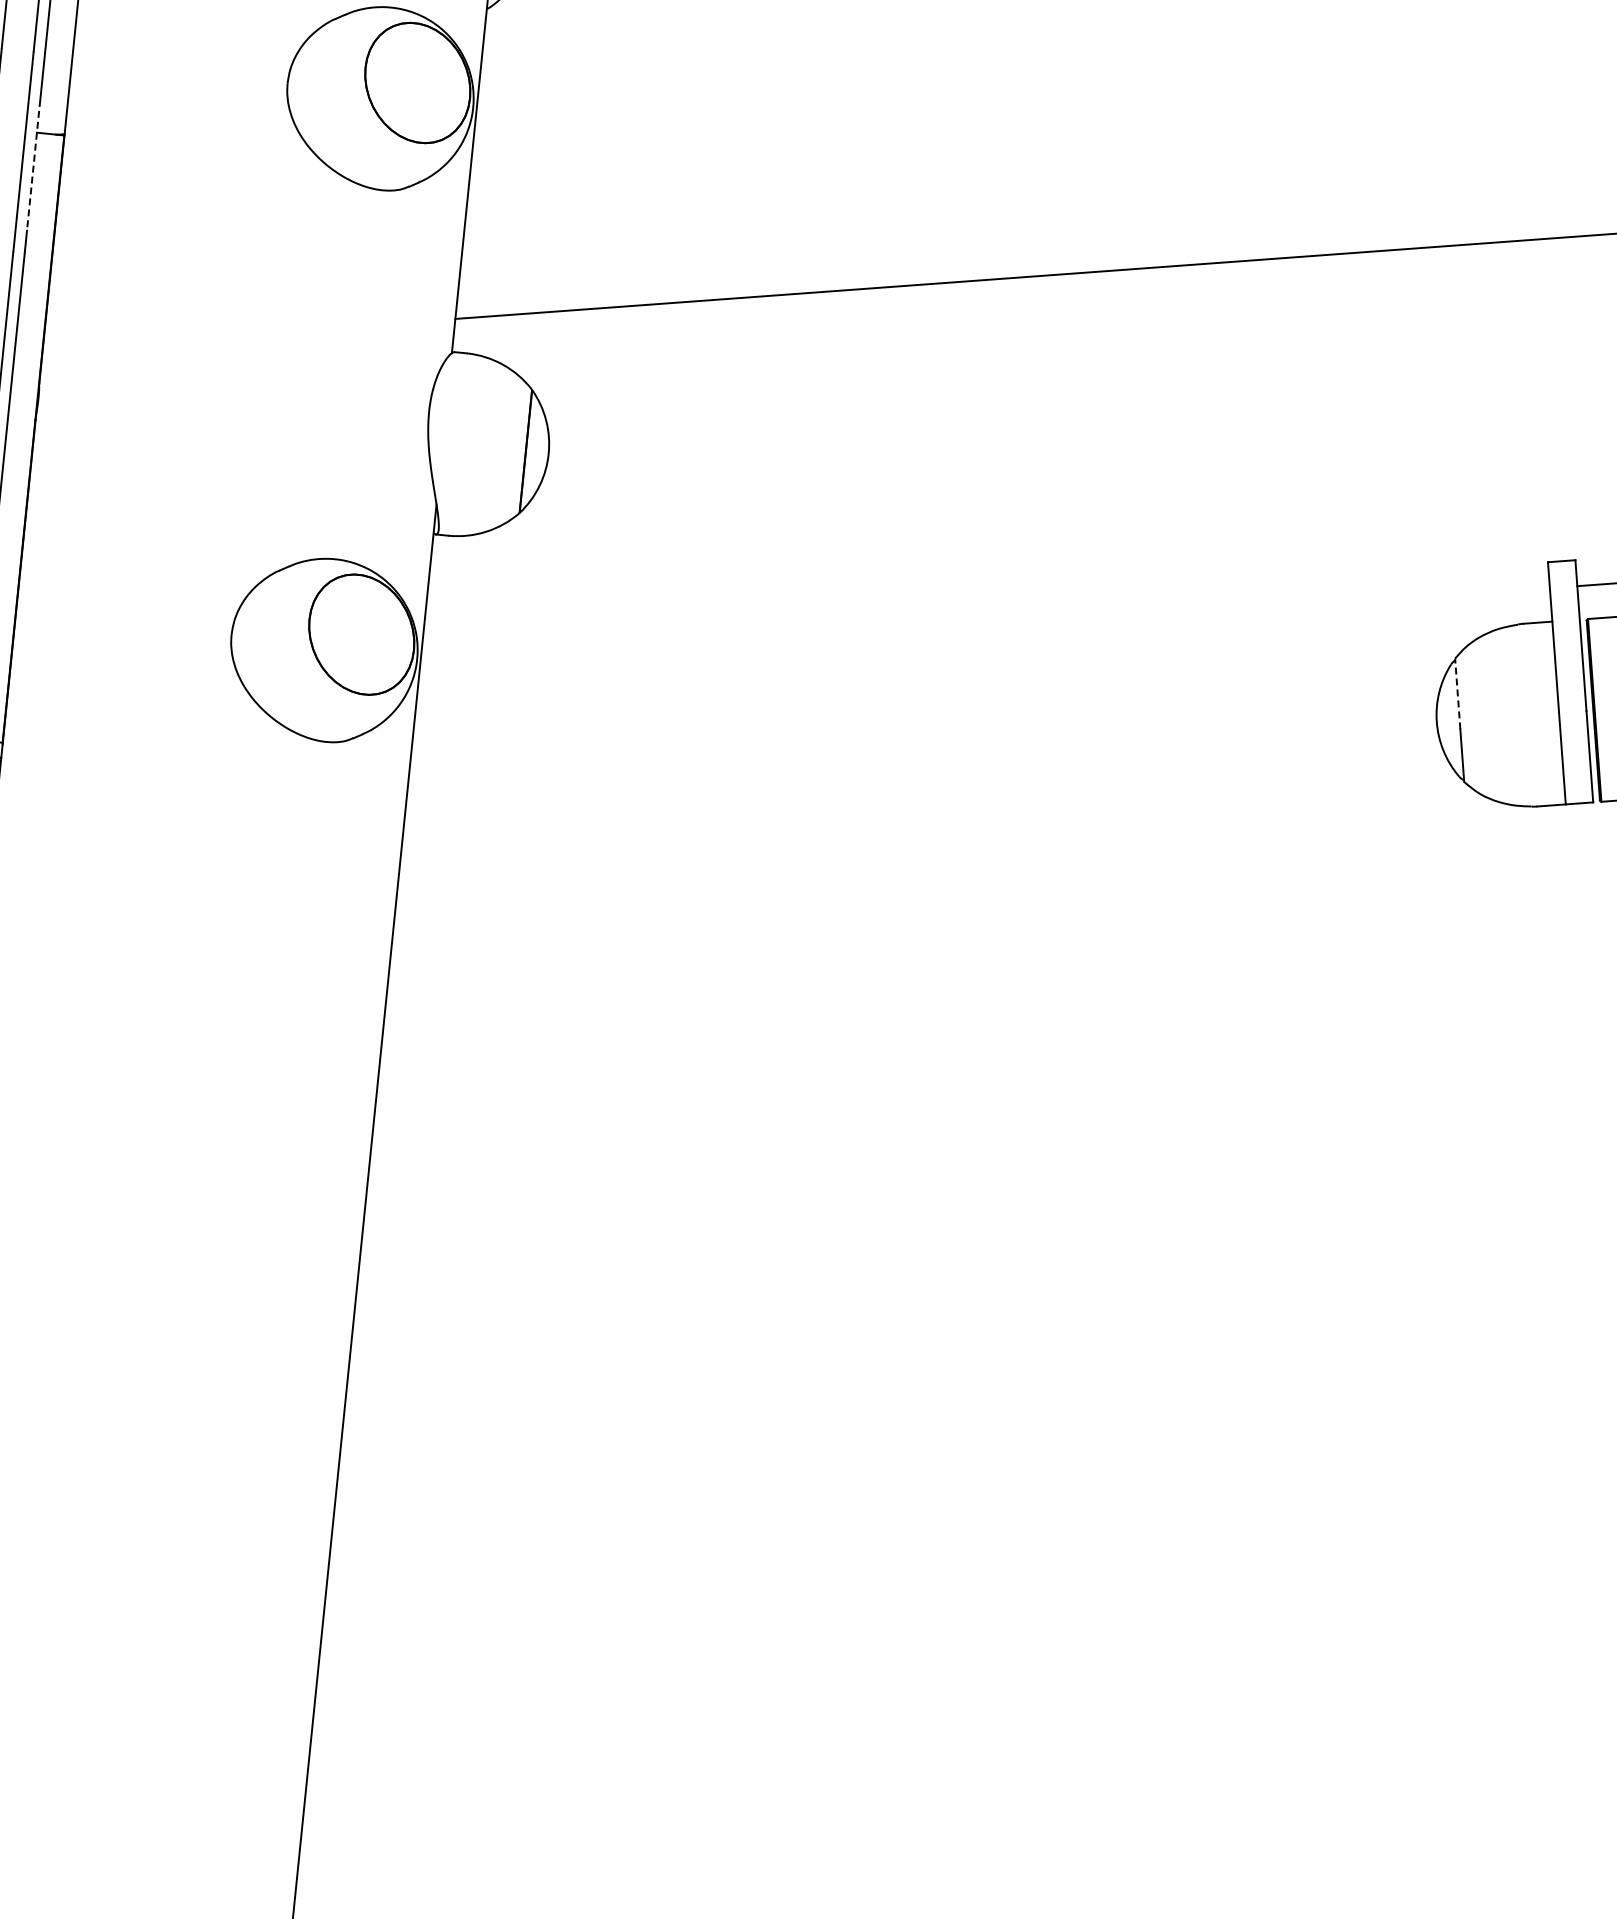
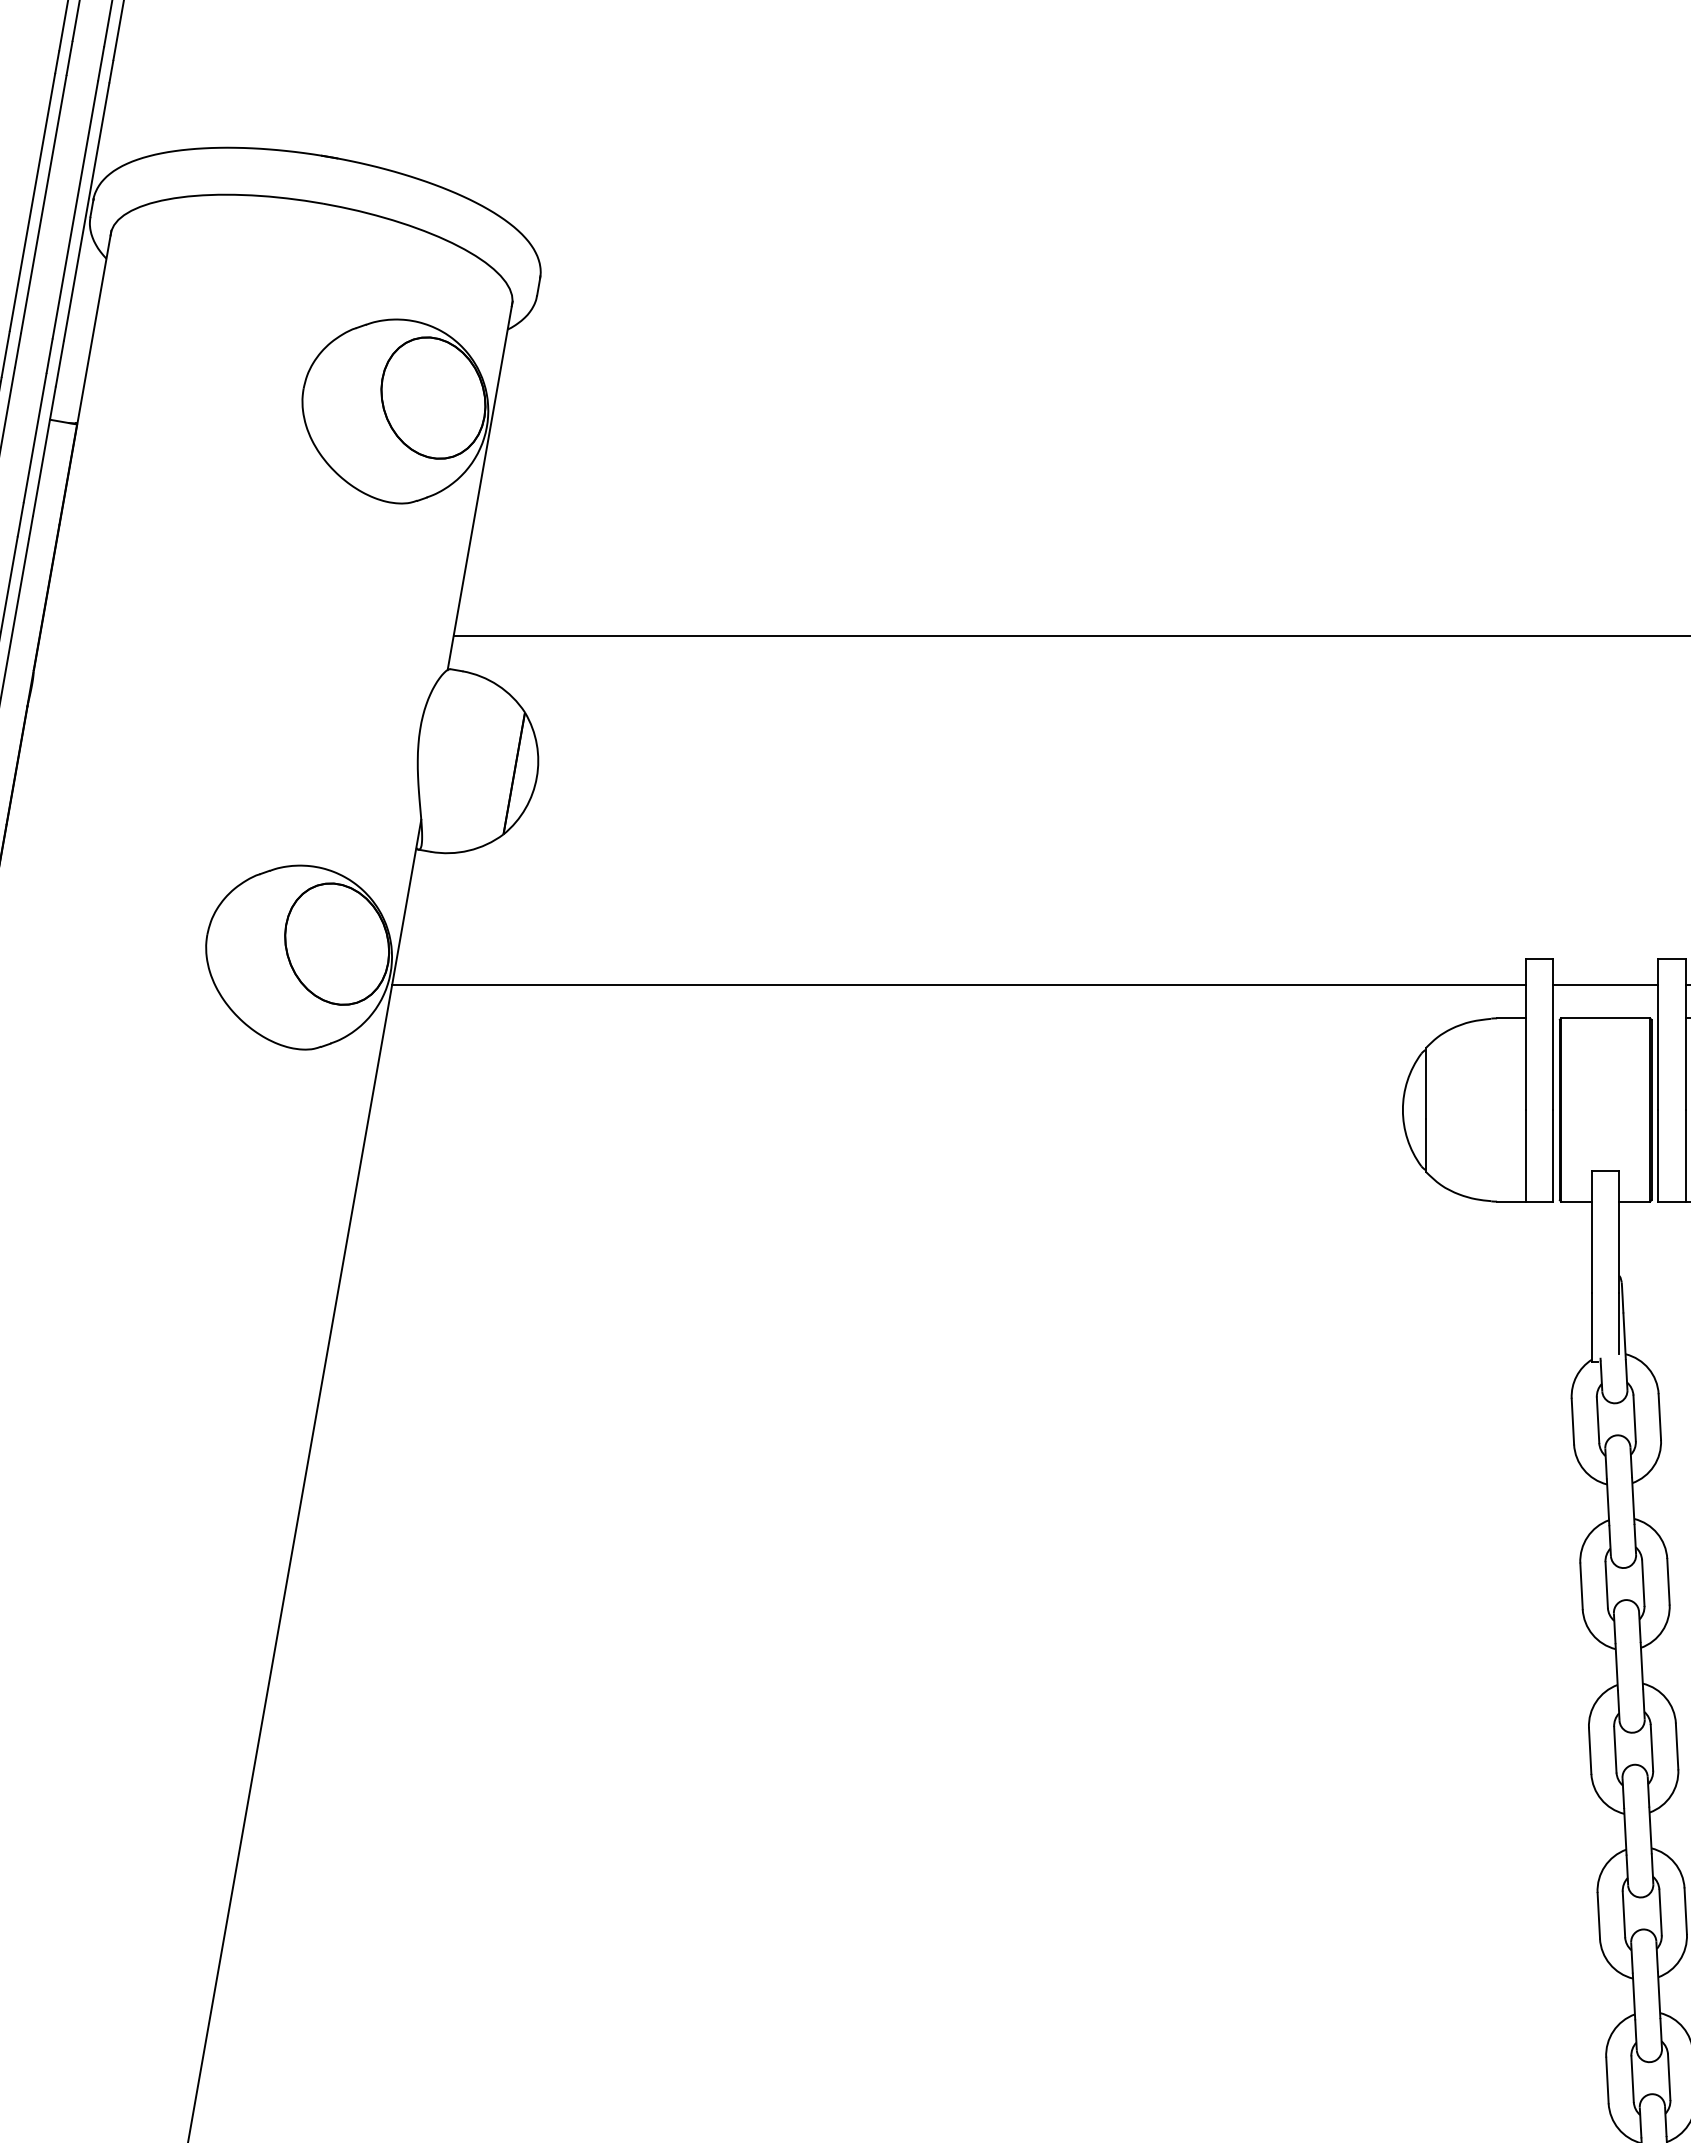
line: (33, 165) -> (44, 452), dashed -> solid
line: (984, 629) -> (958, 984), added
line: (1457, 693) -> (1425, 1083), dashed -> solid

